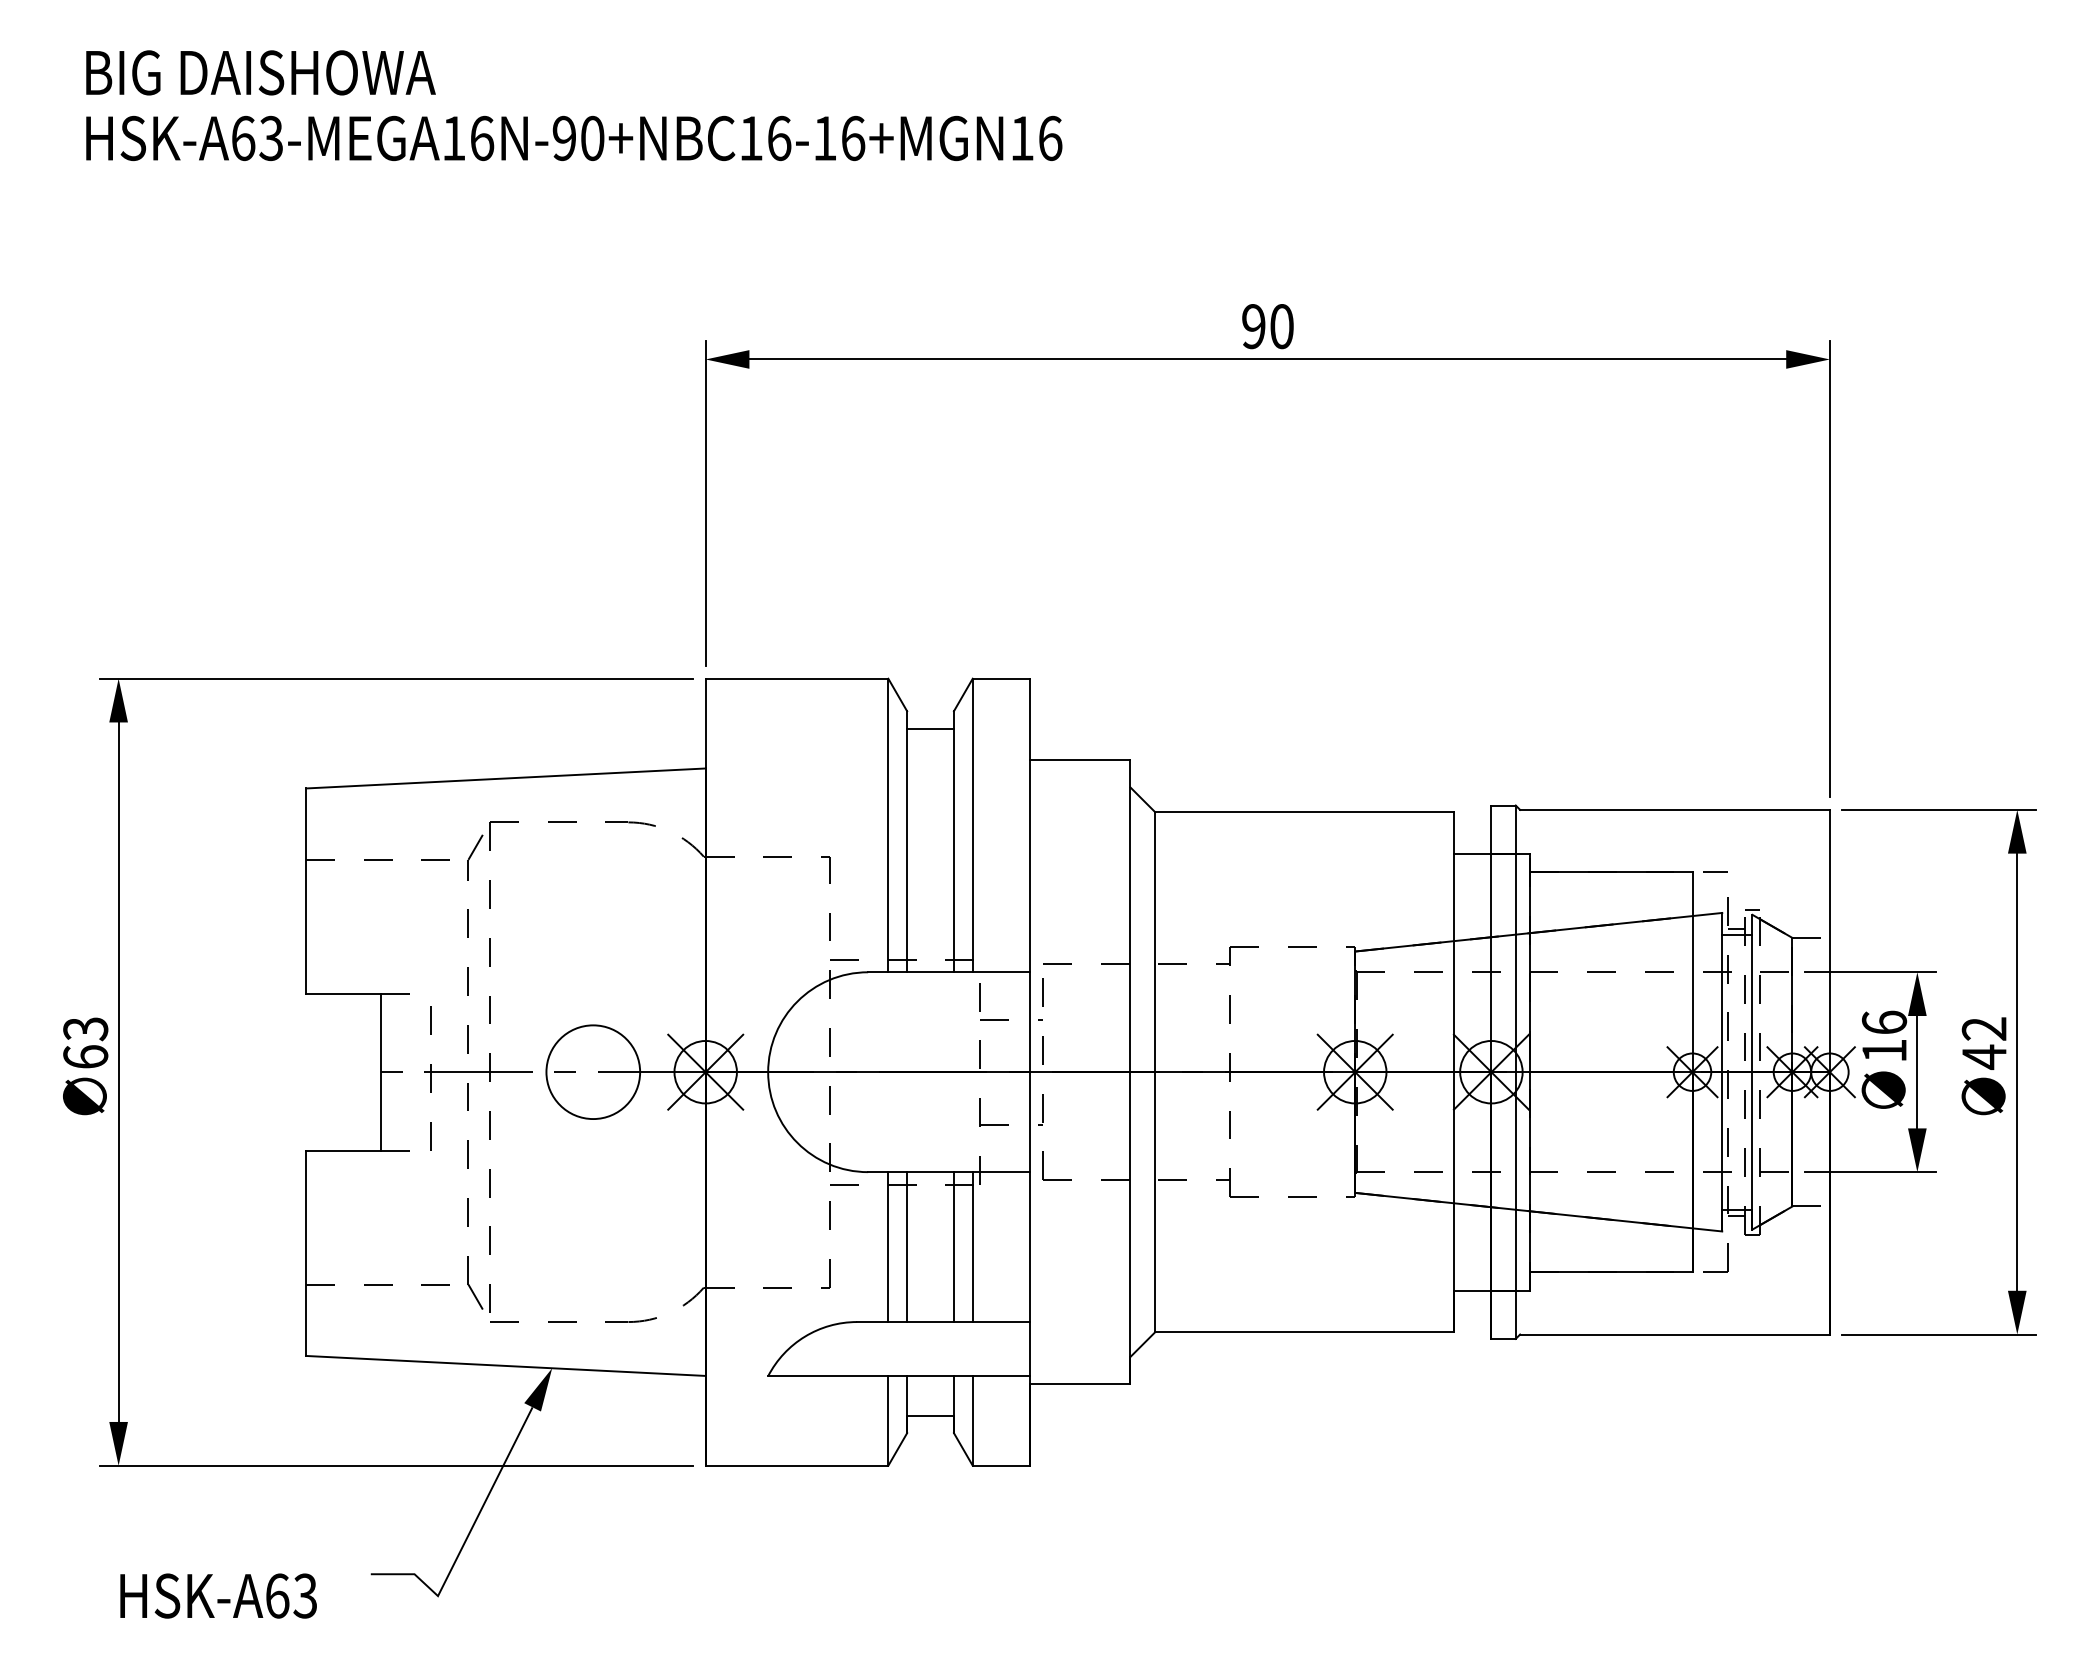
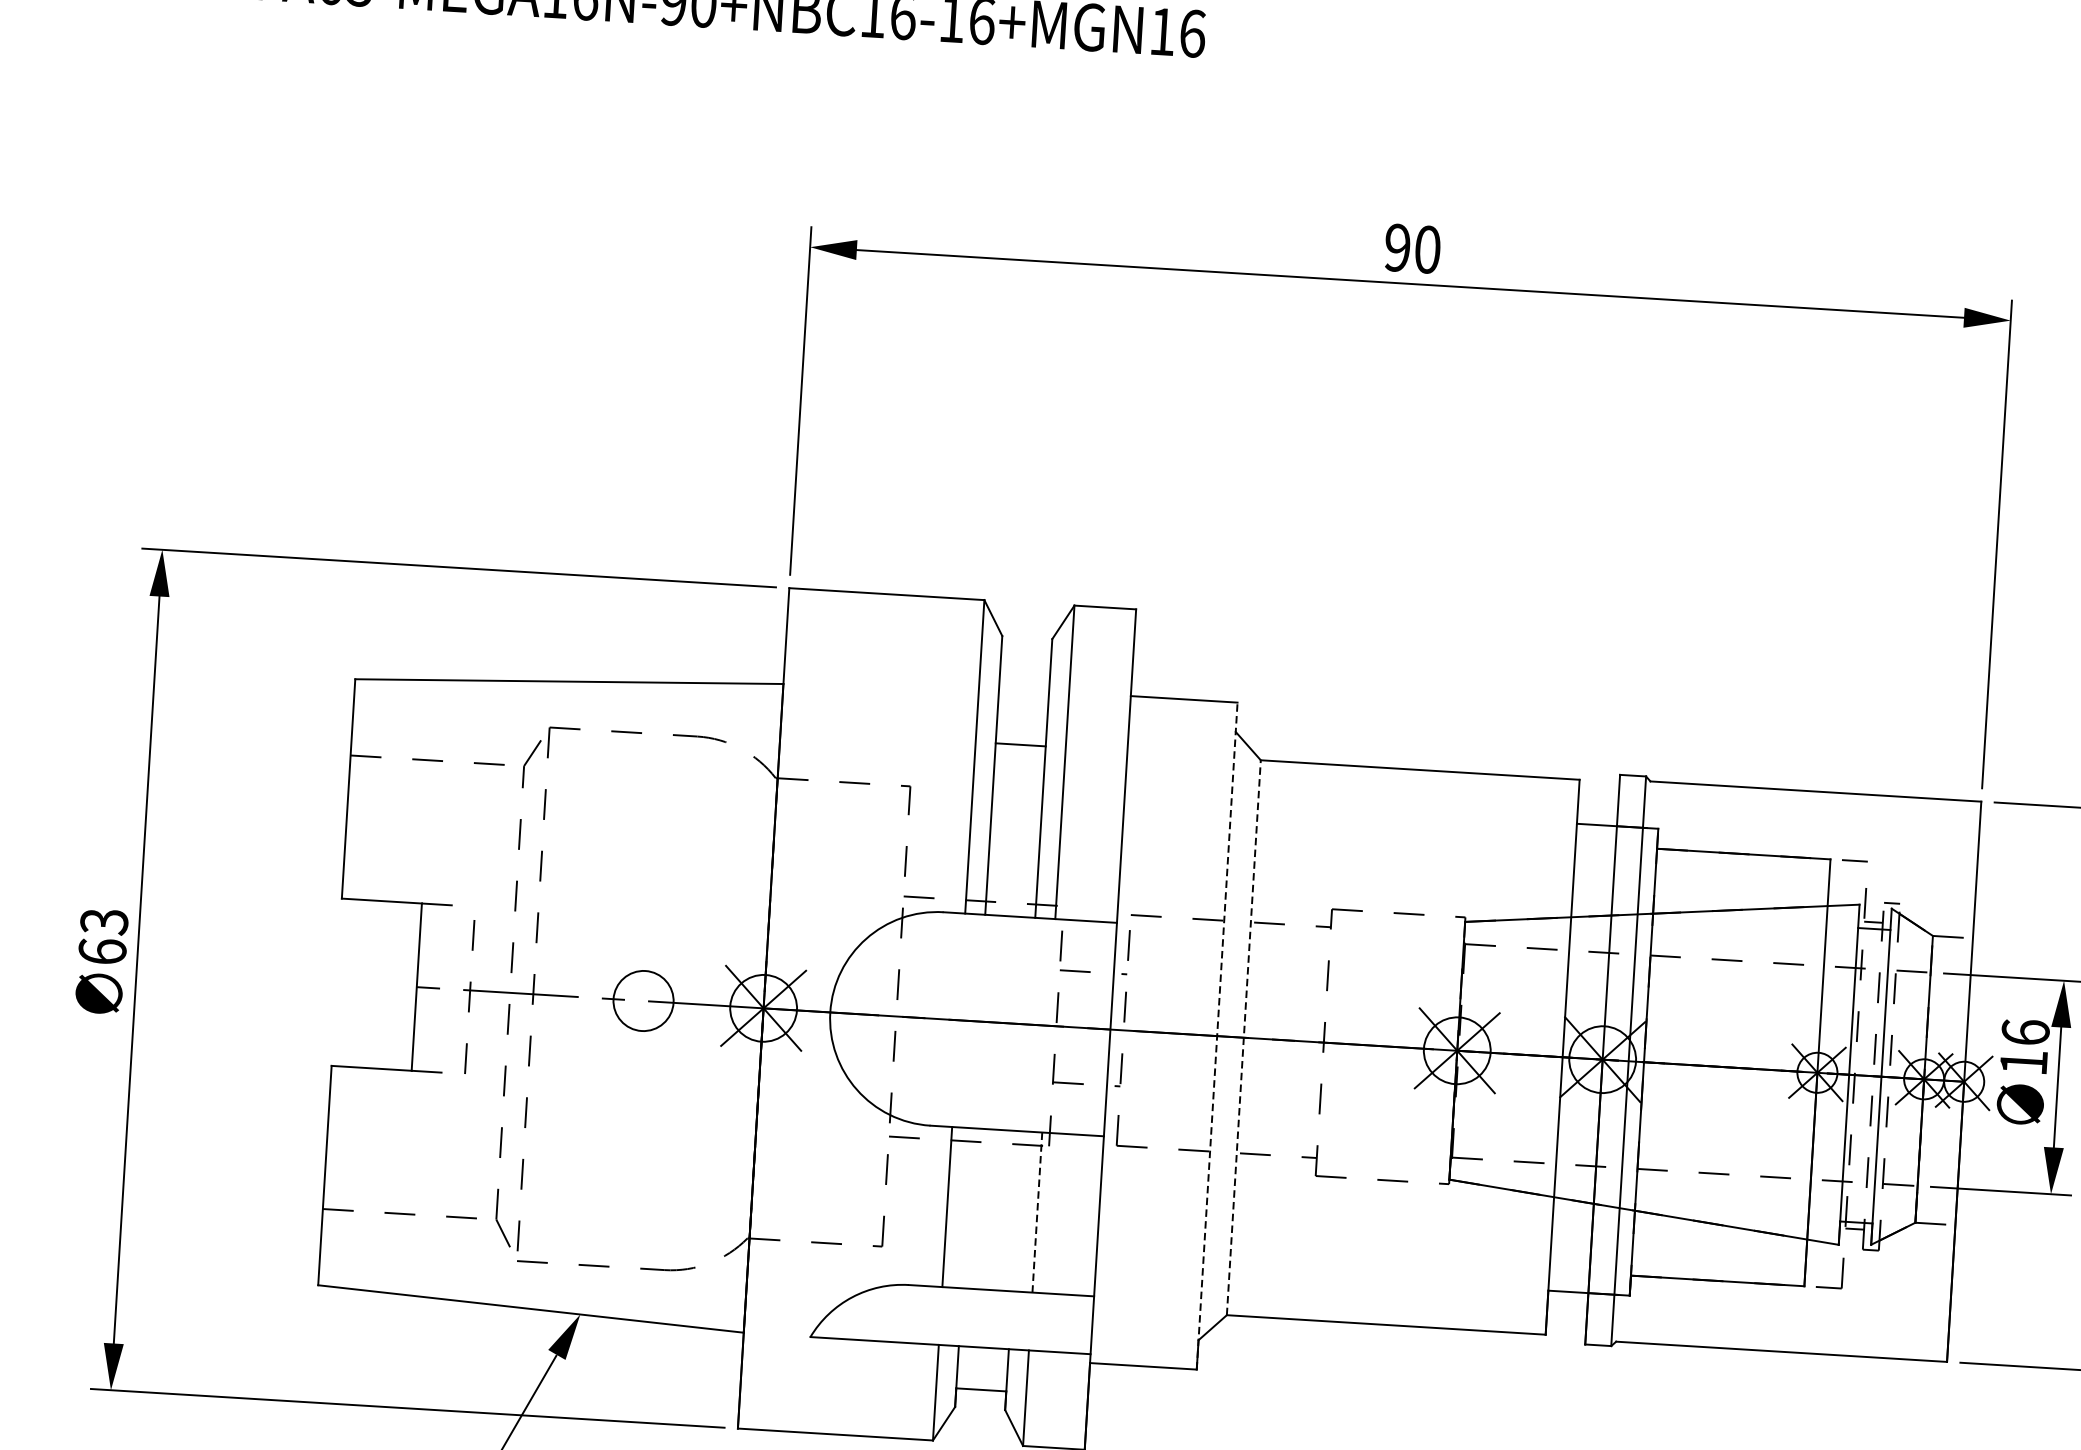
line: (930, 728) -> (1020, 744), moved
line: (1130, 1071) -> (1217, 1035), solid -> dashed
circle: (593, 1072) -> (643, 1001), size x0.6
line: (1155, 1072) -> (1243, 1038), solid -> dashed
line: (907, 1247) -> (967, 1208), removed
line: (953, 1247) -> (1016, 1211), removed
line: (972, 1247) -> (1037, 1212), solid -> dashed

